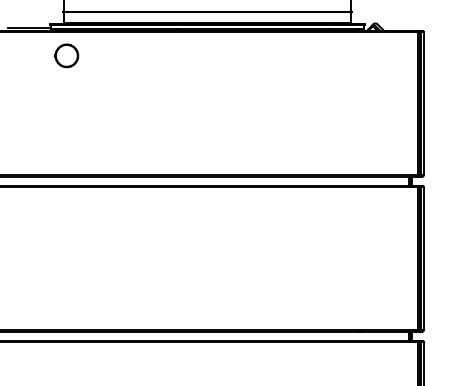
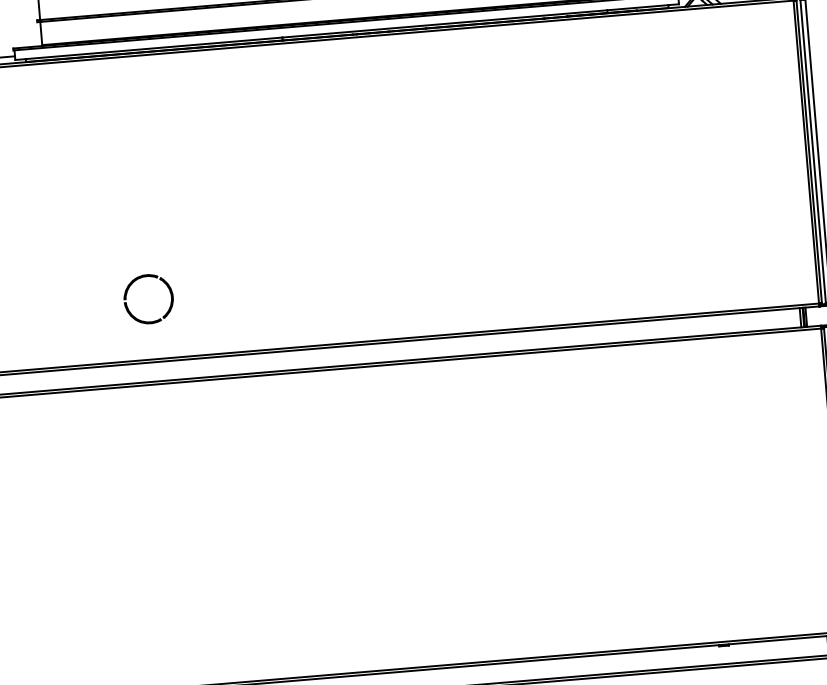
part: (66, 55) -> (147, 298), moved

